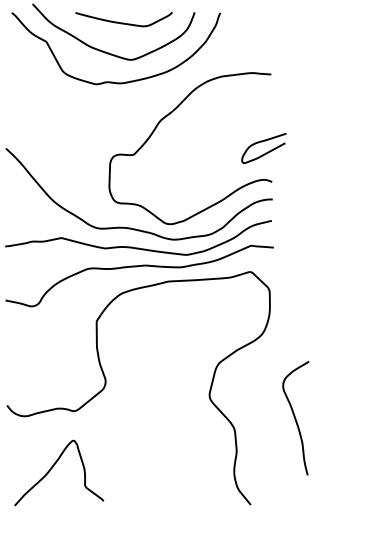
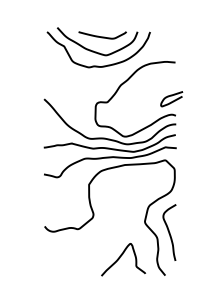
curve: (295, 417) -> (169, 232), moved
curve: (53, 470) -> (120, 258), moved

